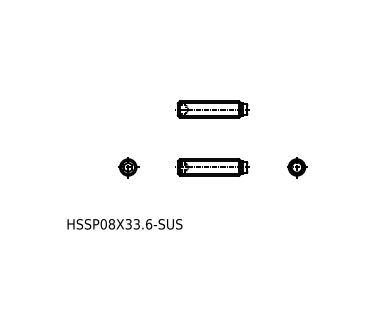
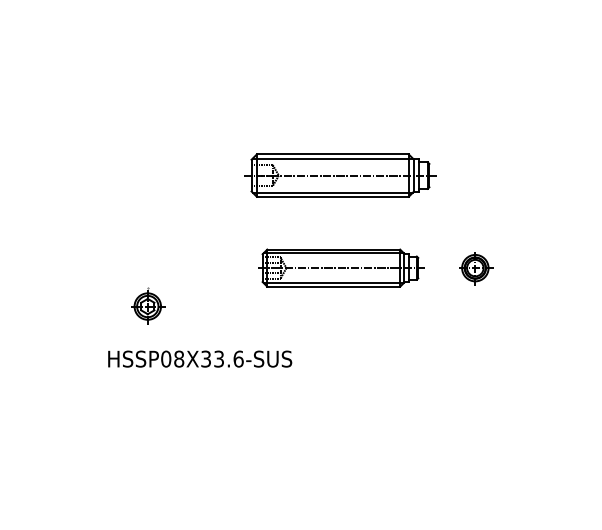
part: (212, 109) -> (340, 175), size x1.6
part: (128, 167) -> (148, 306), moved
part: (212, 167) -> (340, 268), size x1.4

